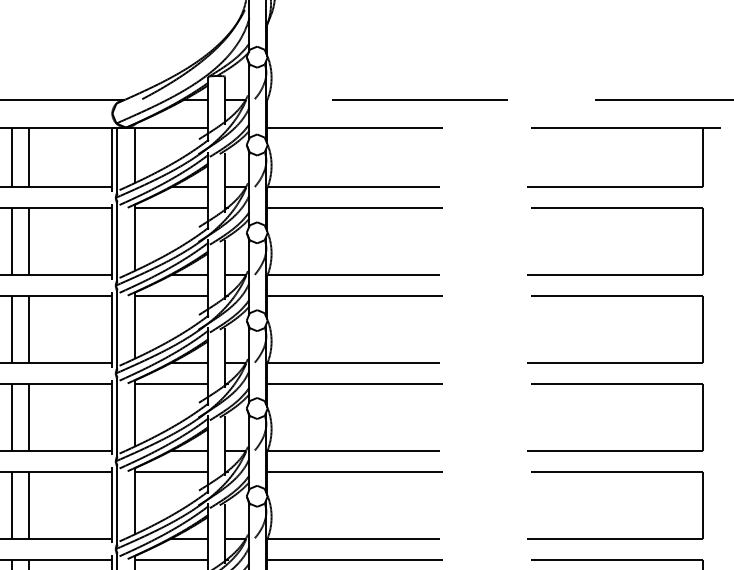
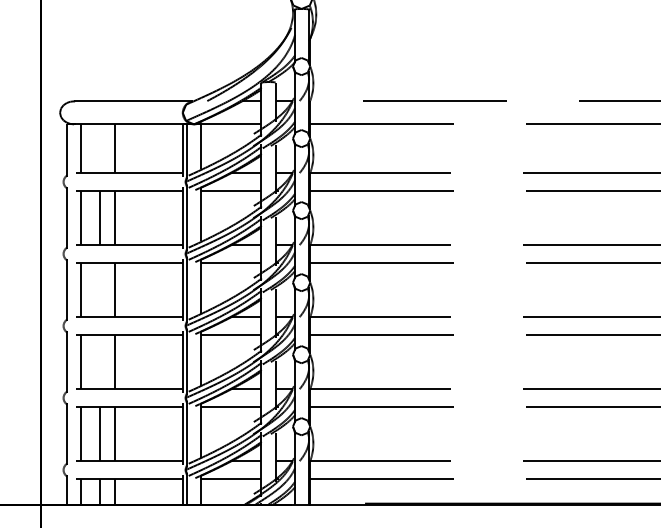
line: (12, 157) -> (100, 148), removed
line: (12, 328) -> (100, 289), removed
line: (12, 416) -> (100, 361), removed

